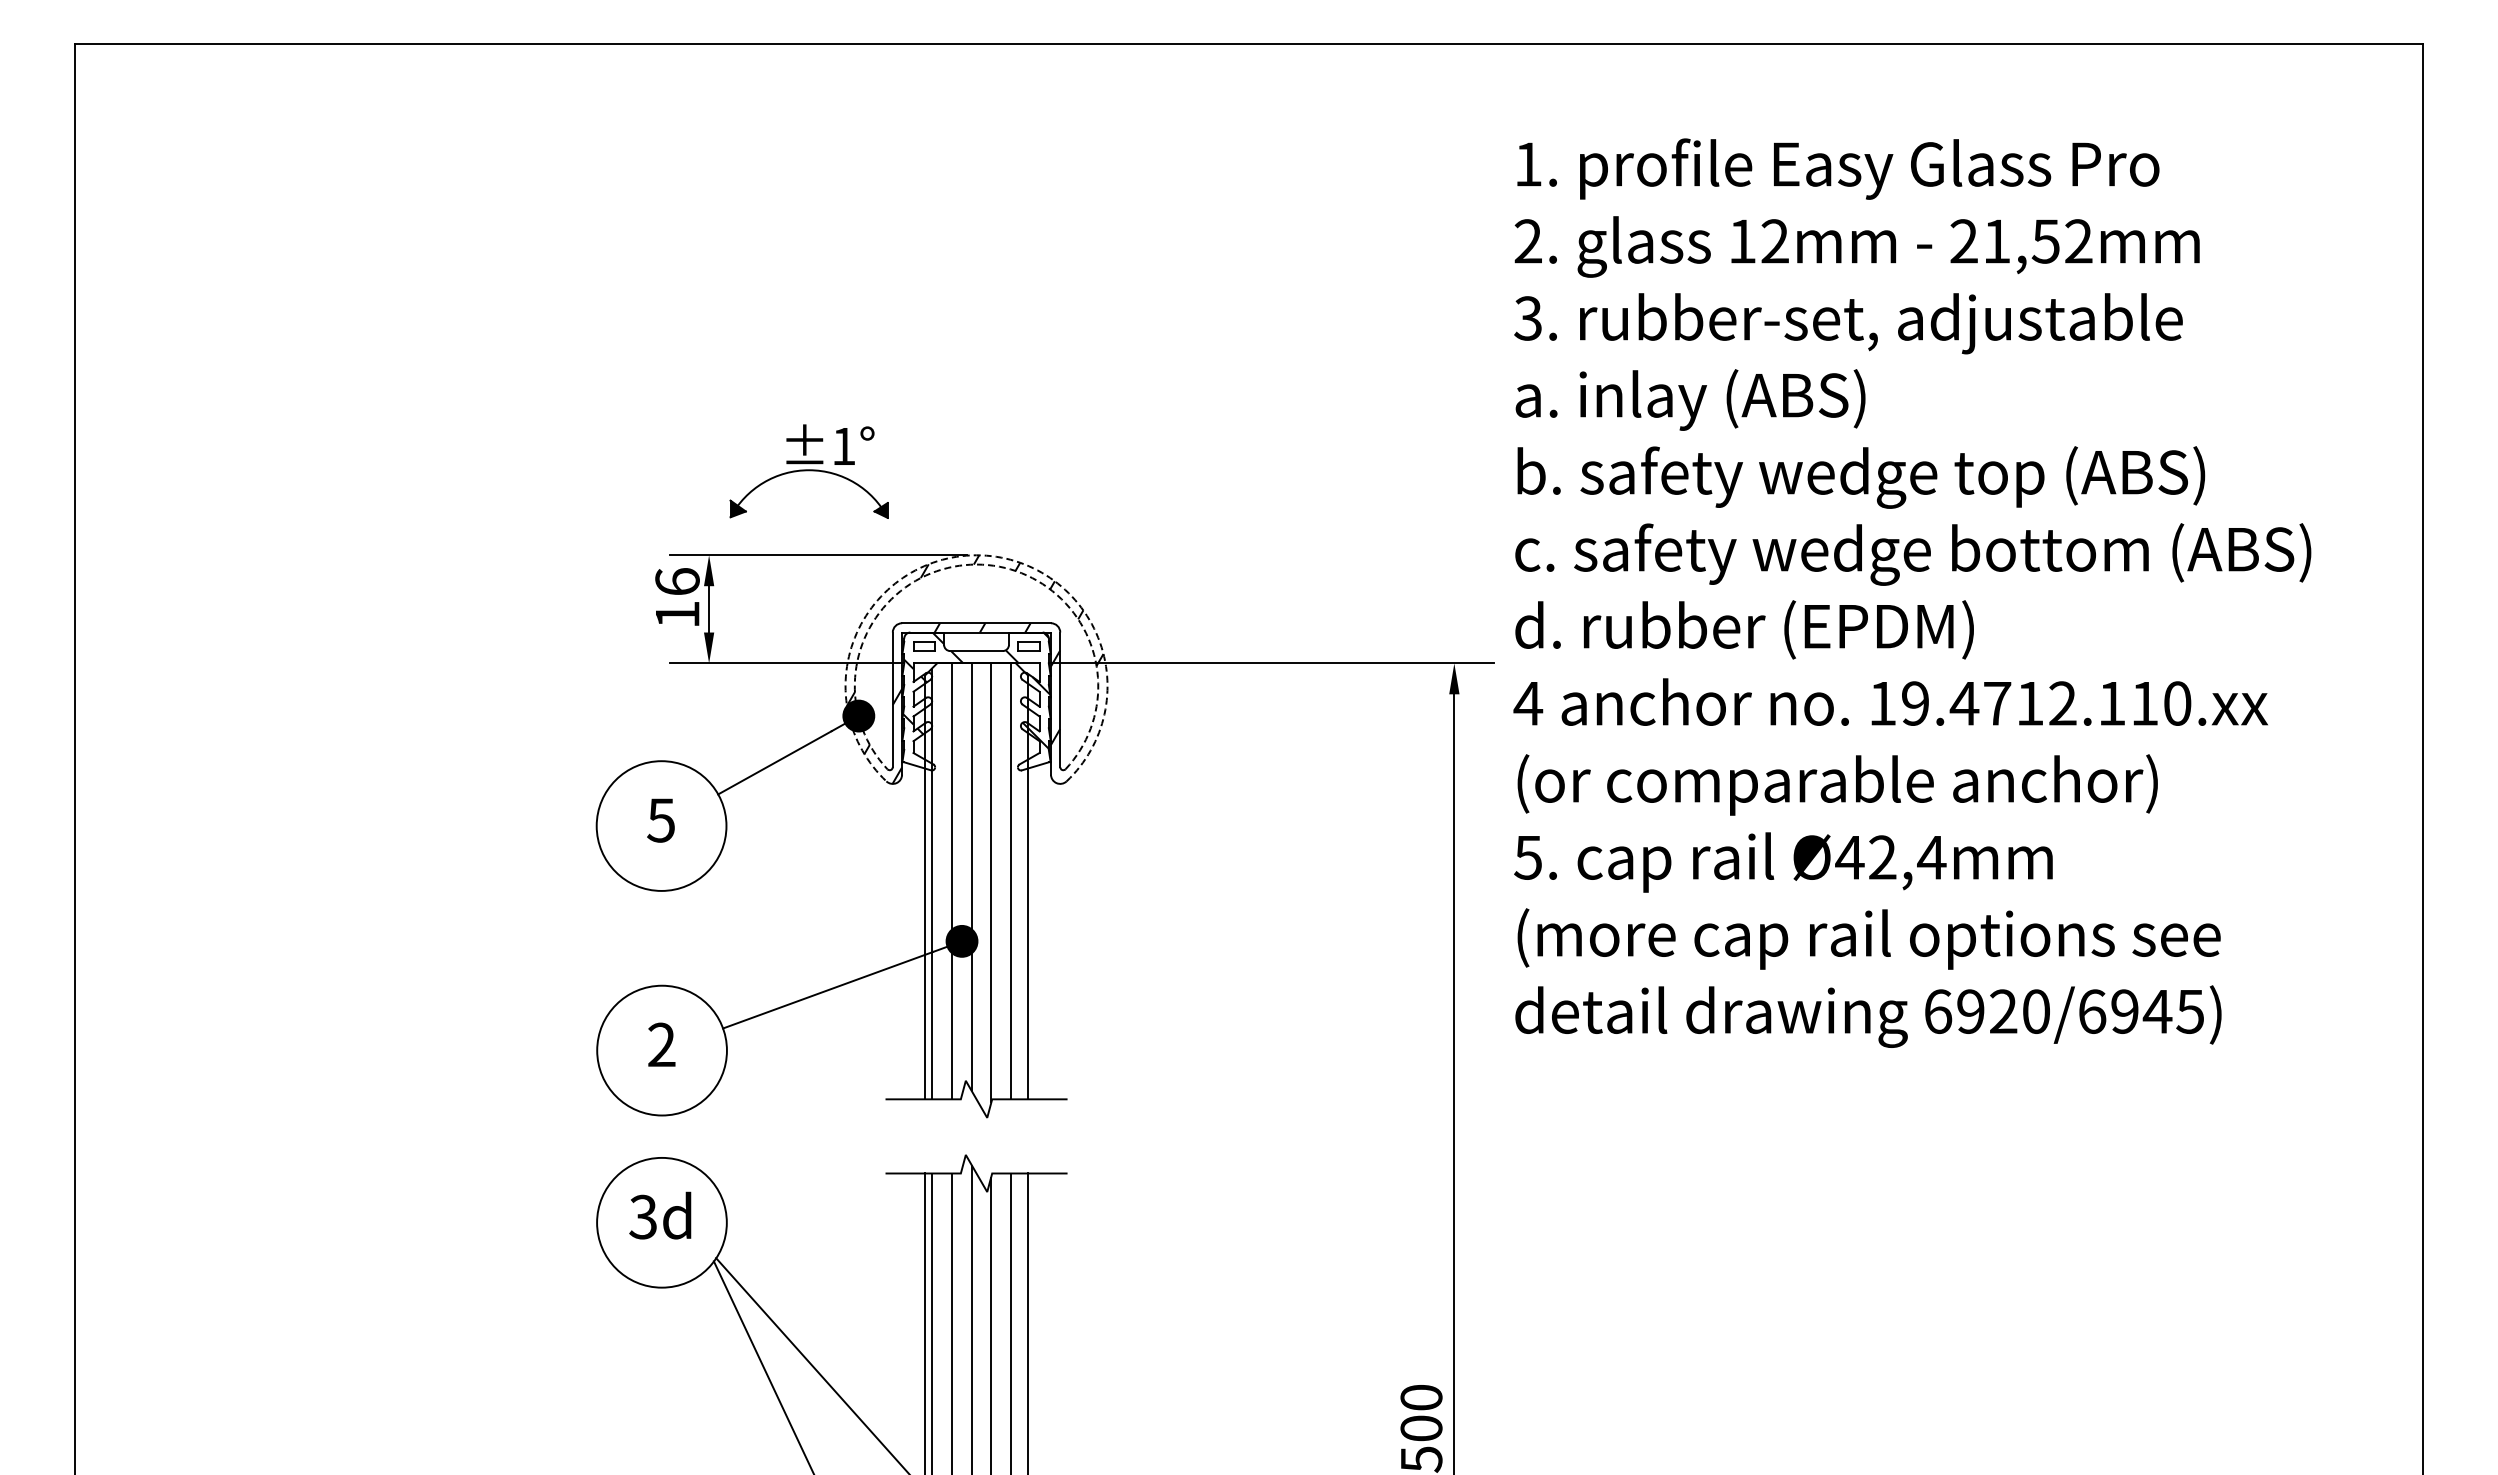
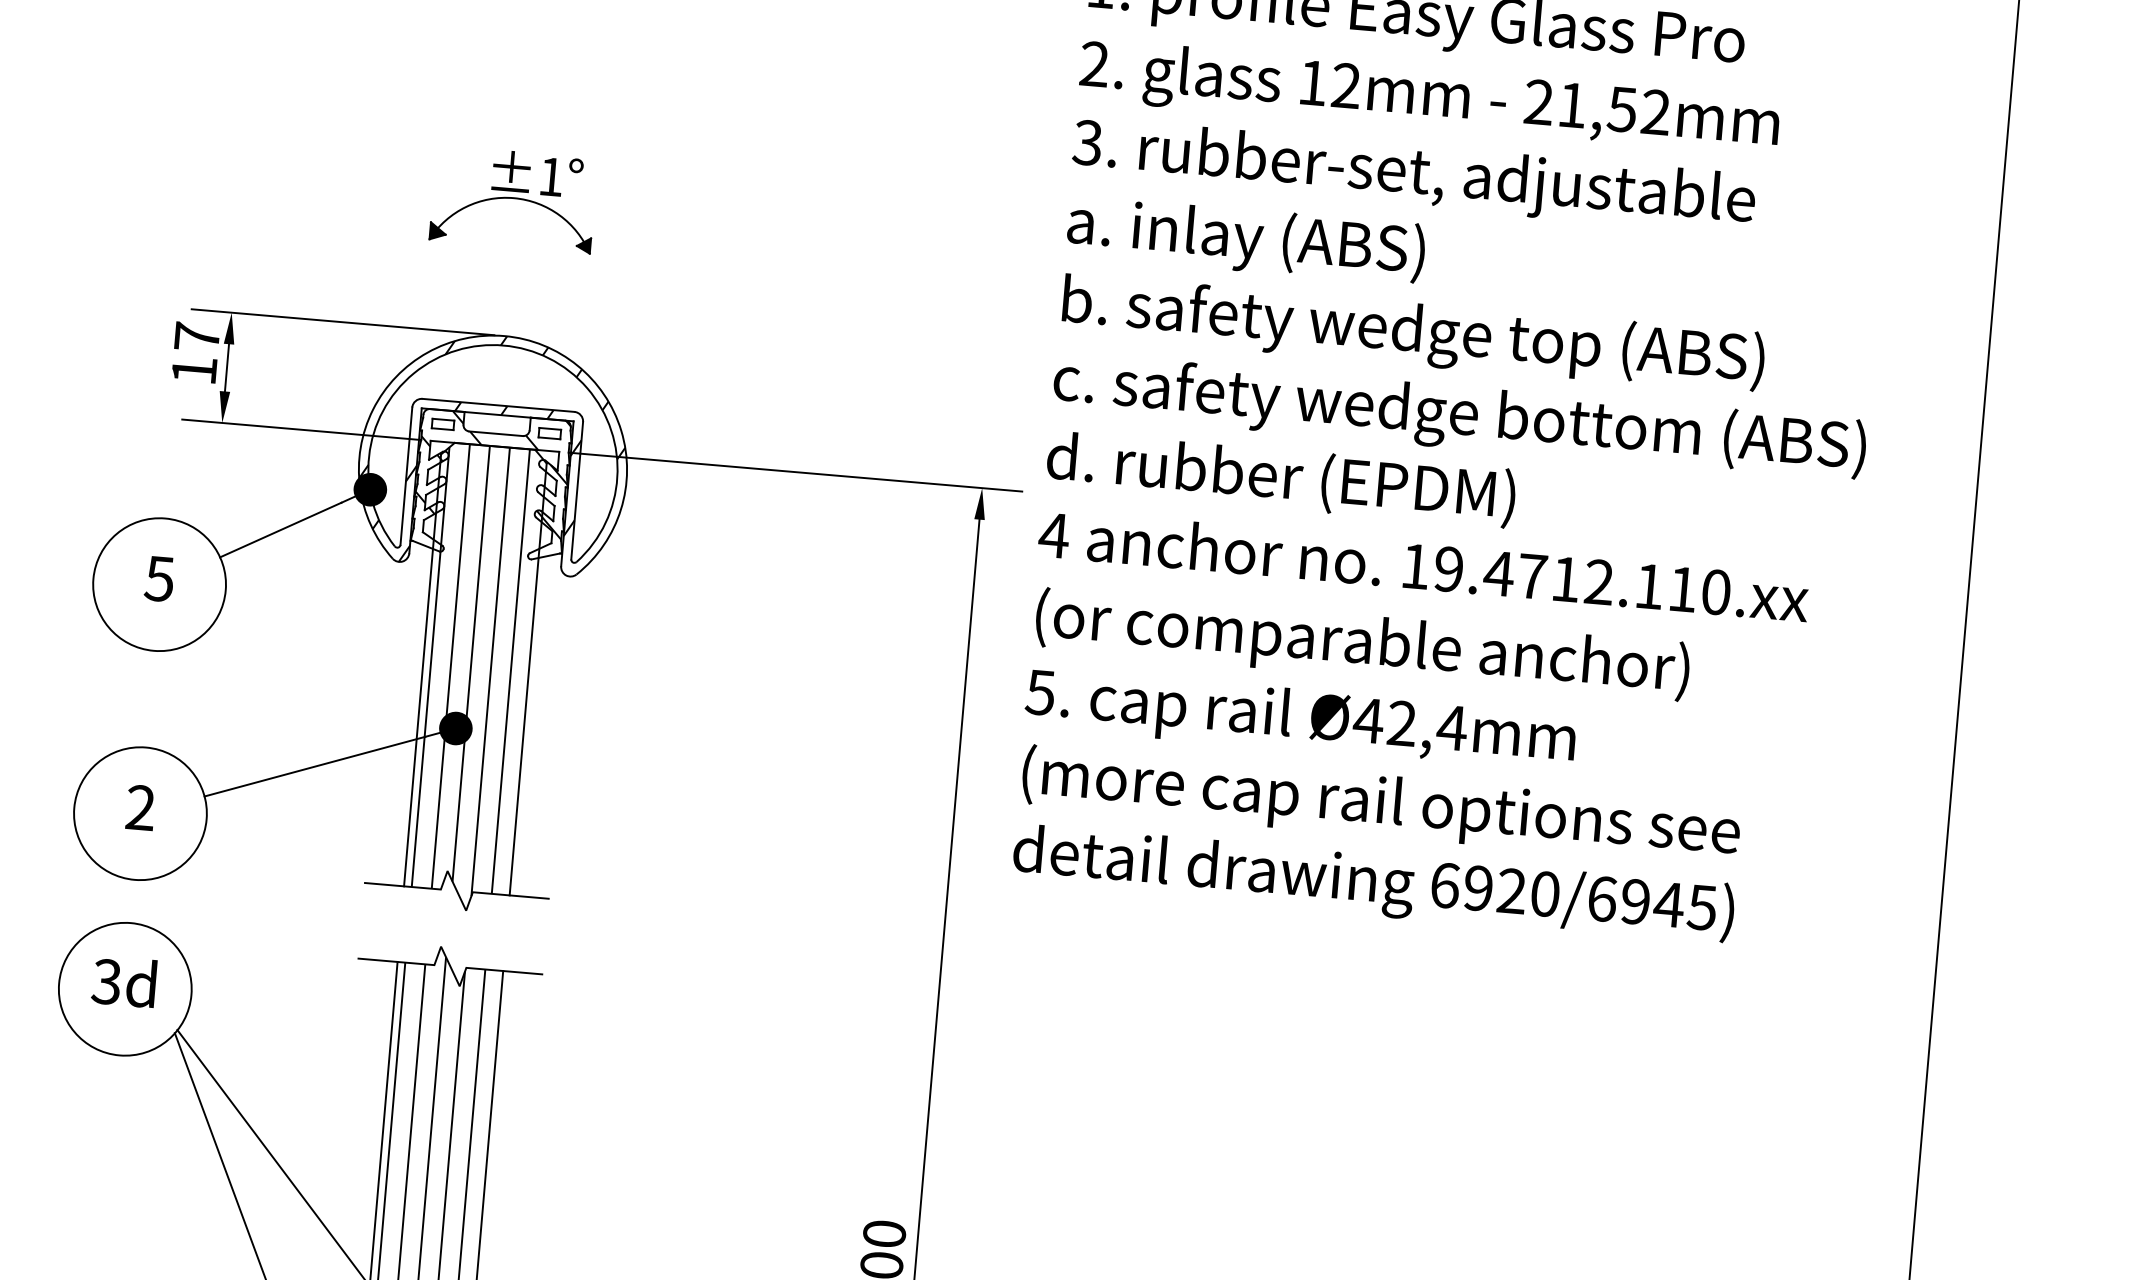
part: (808, 471) -> (513, 199), moved
arc: (976, 555) -> (504, 336), dashed -> solid
arc: (976, 564) -> (503, 345), dashed -> solid
text: (677, 581) -> (197, 336), 16 -> 17

